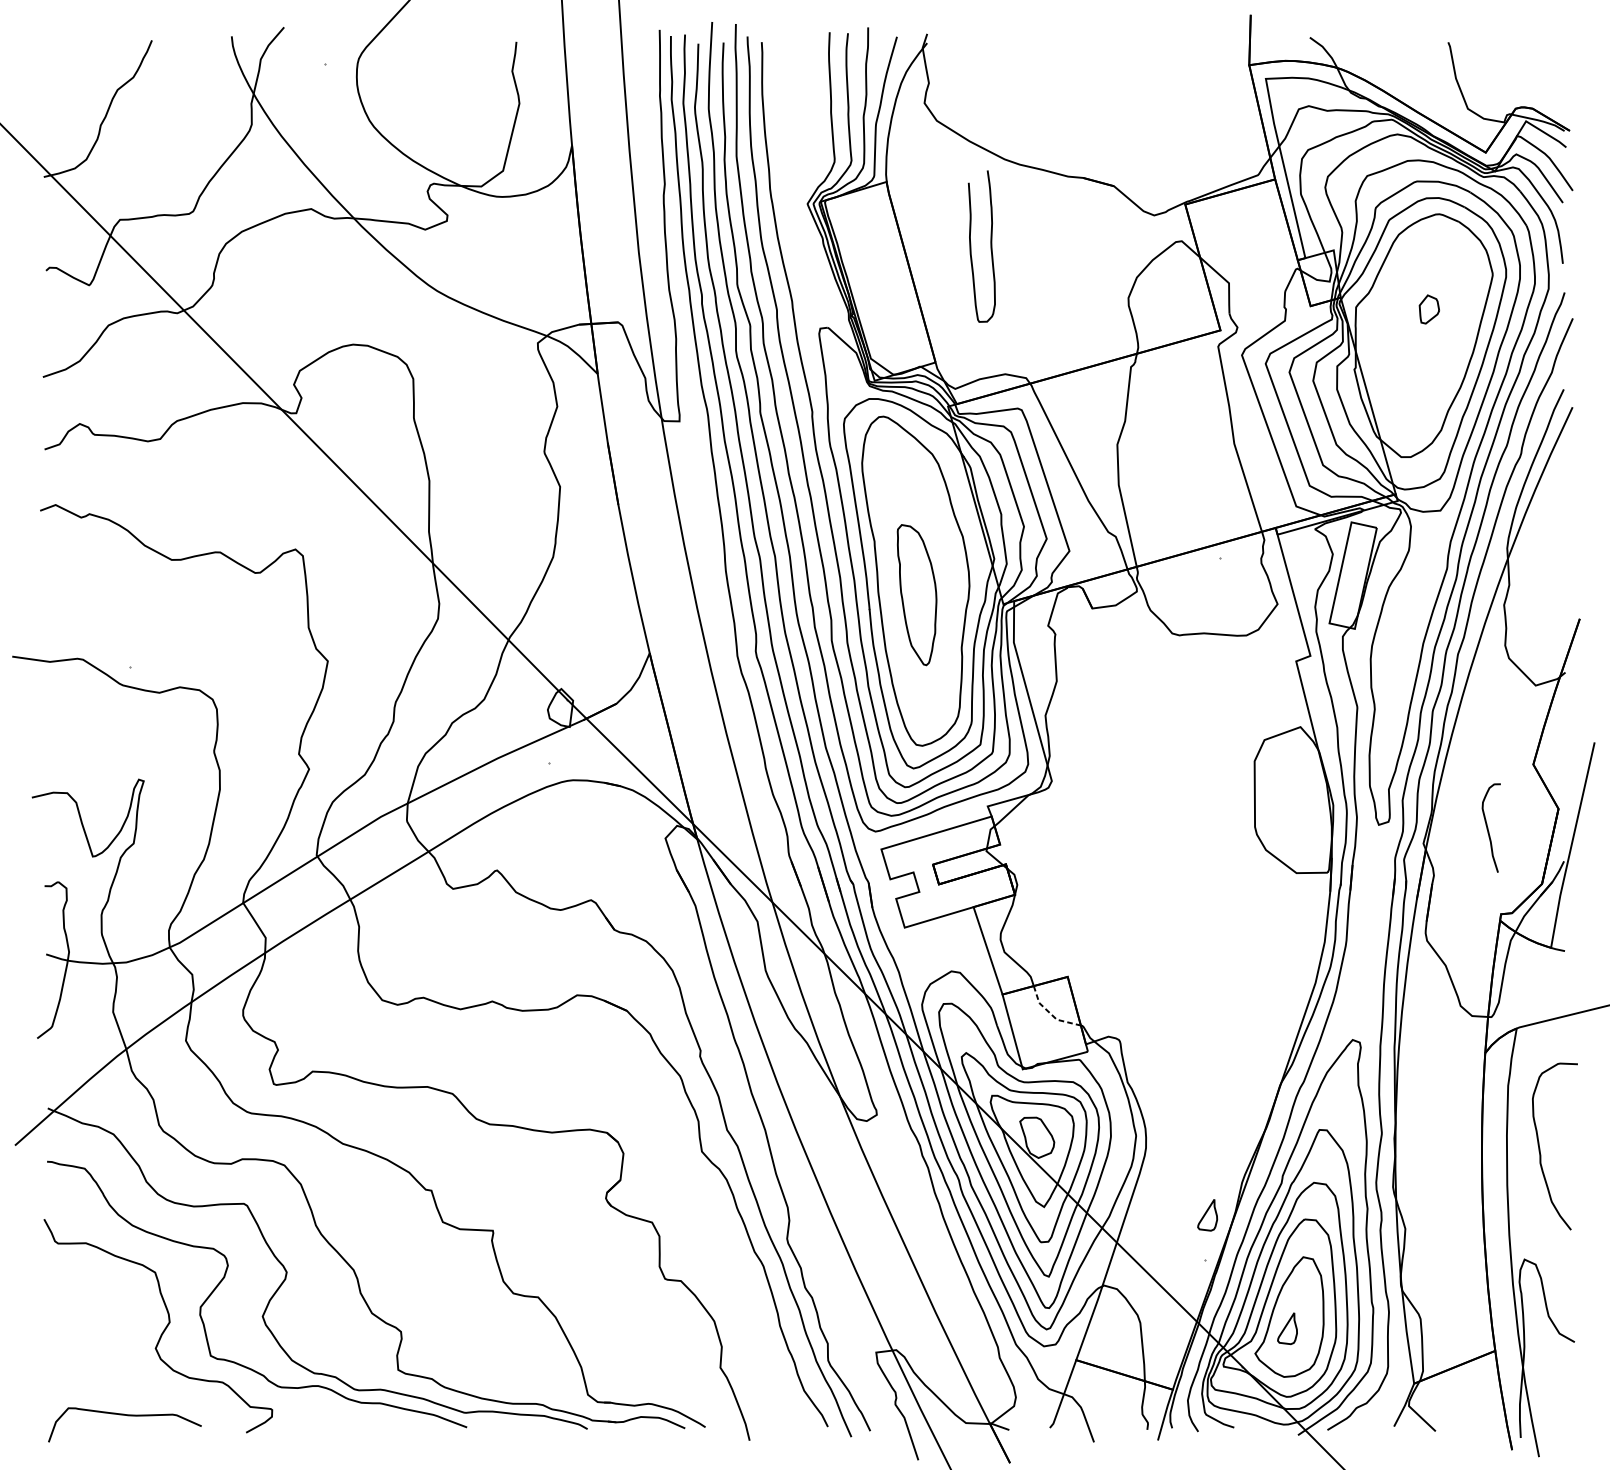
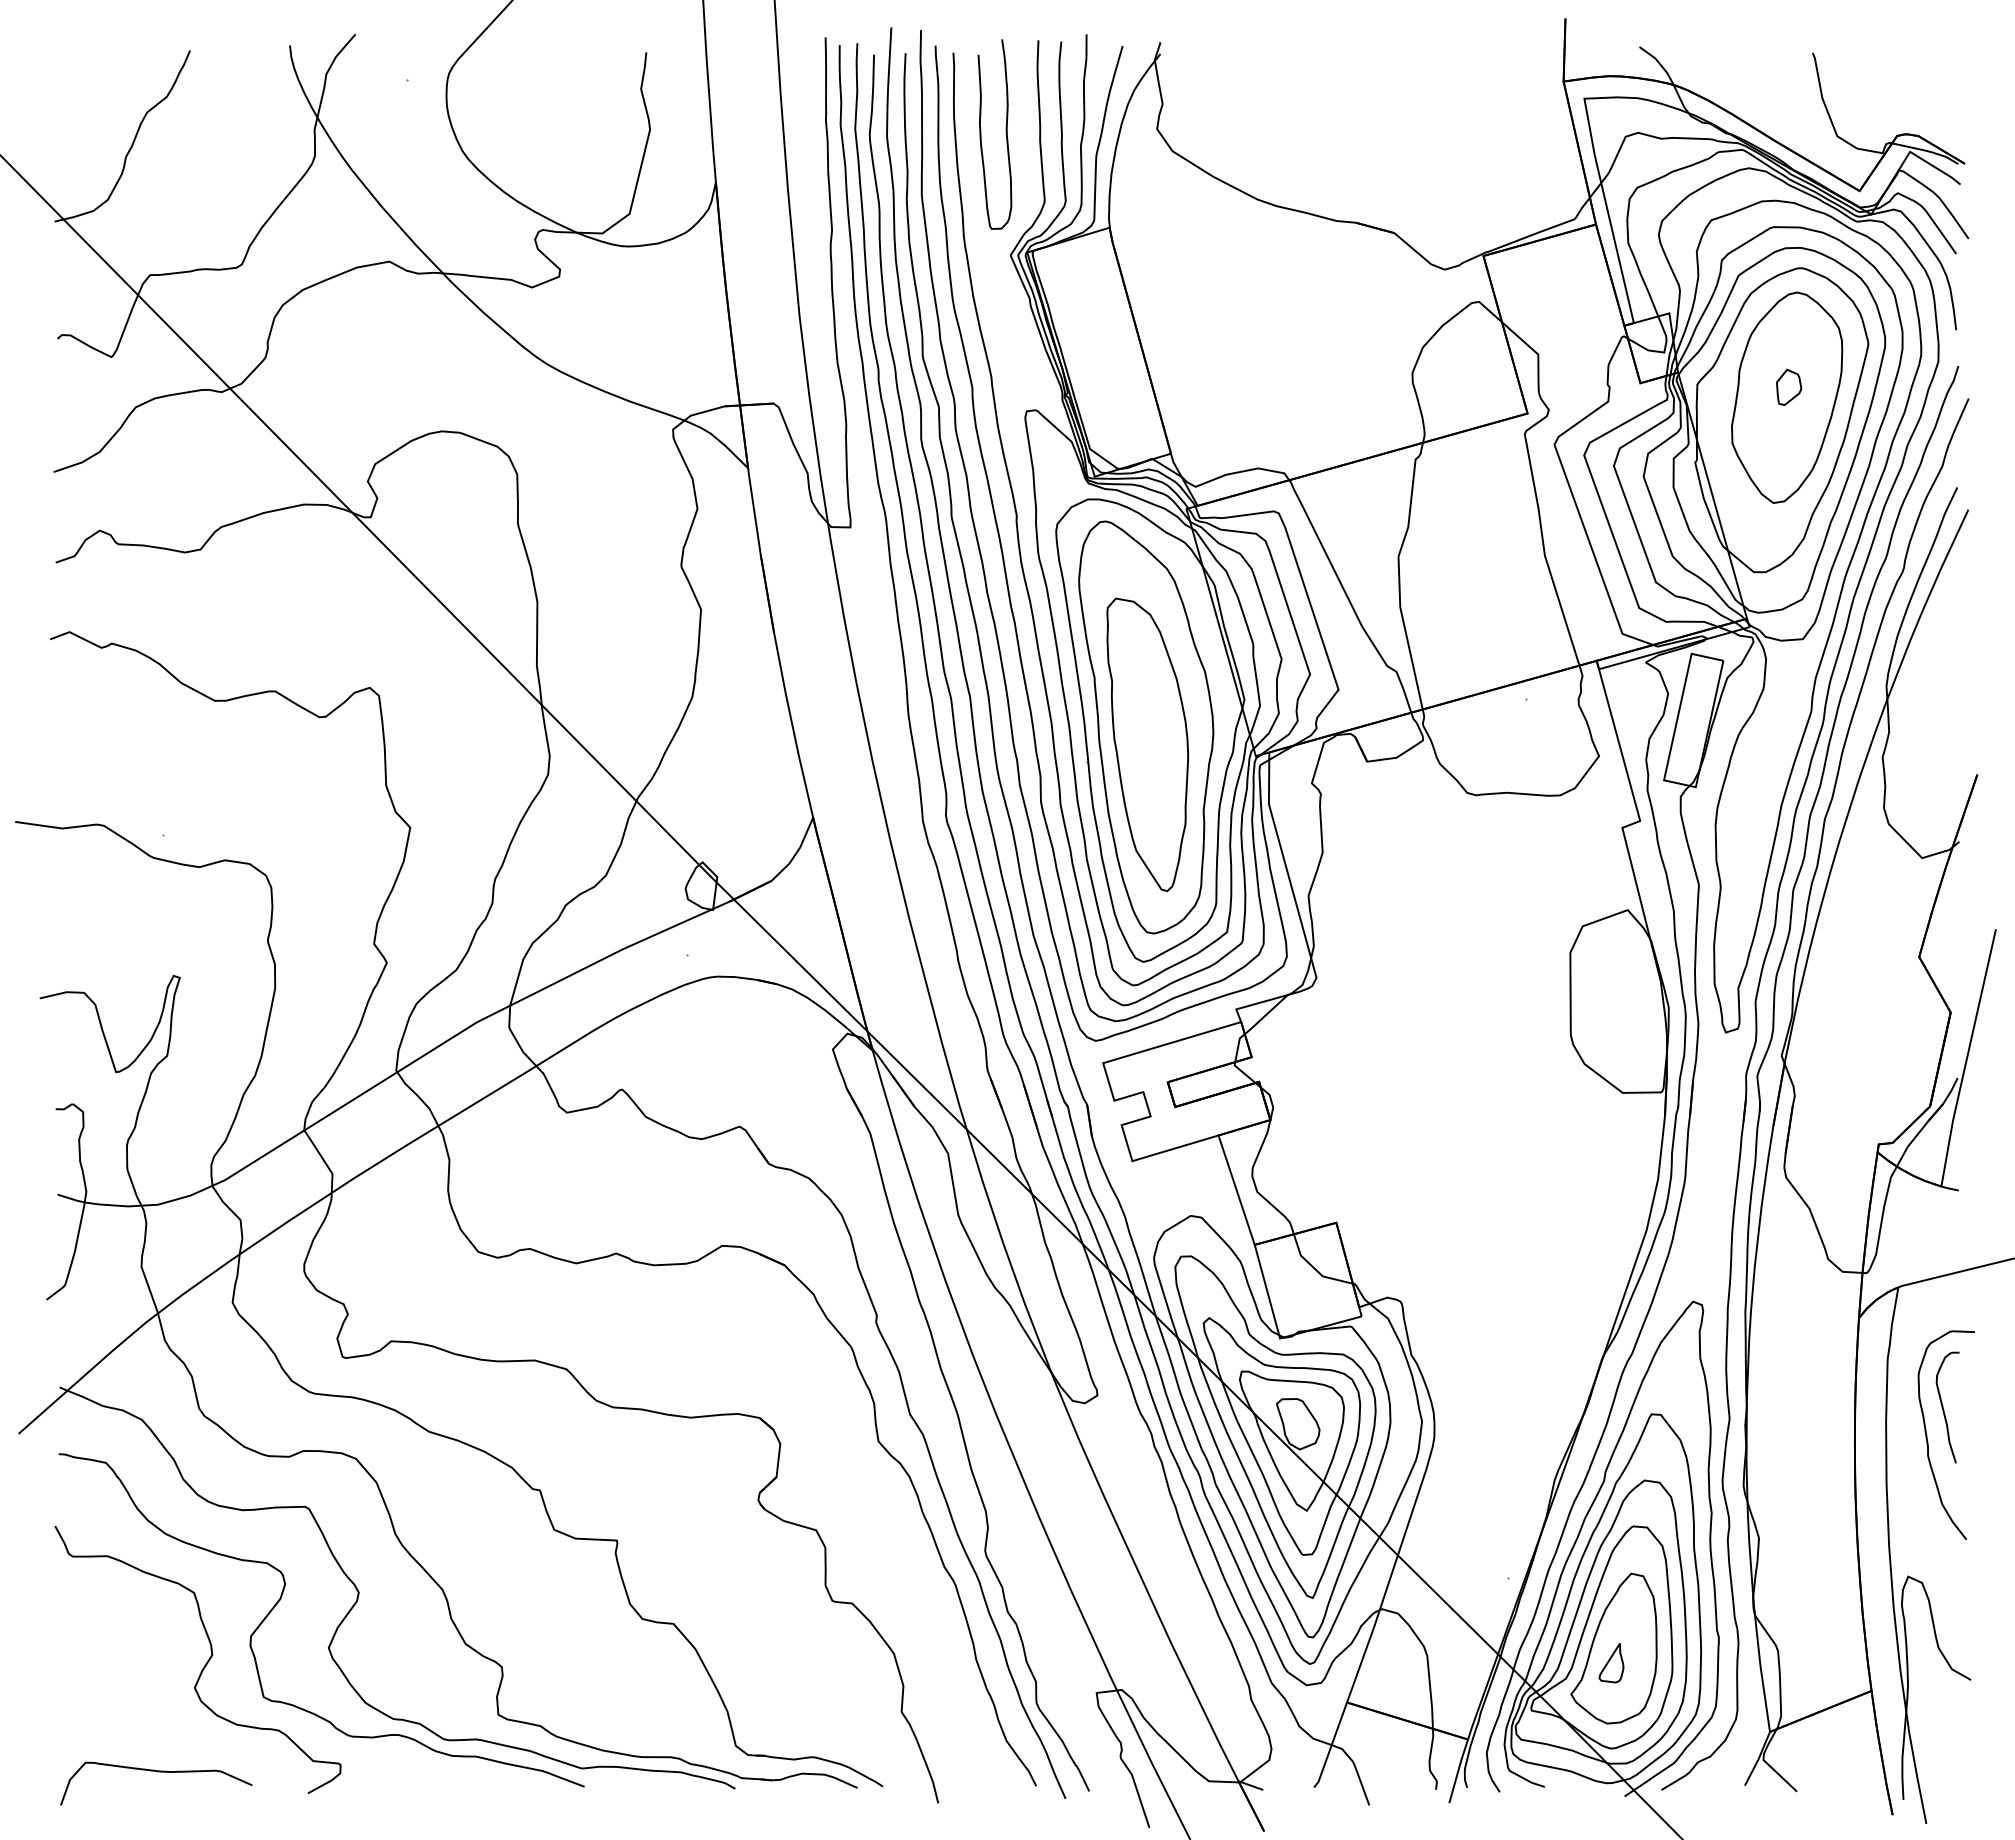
curve: (990, 244) -> (1005, 132), moved
part: (1428, 317) -> (1787, 397), added
part: (916, 594) -> (1147, 744), size x1.67
curve: (1488, 829) -> (1944, 1409), moved
line: (1051, 1014) -> (1315, 1269), dashed -> solid
part: (1207, 1215) -> (1511, 1521), removed

